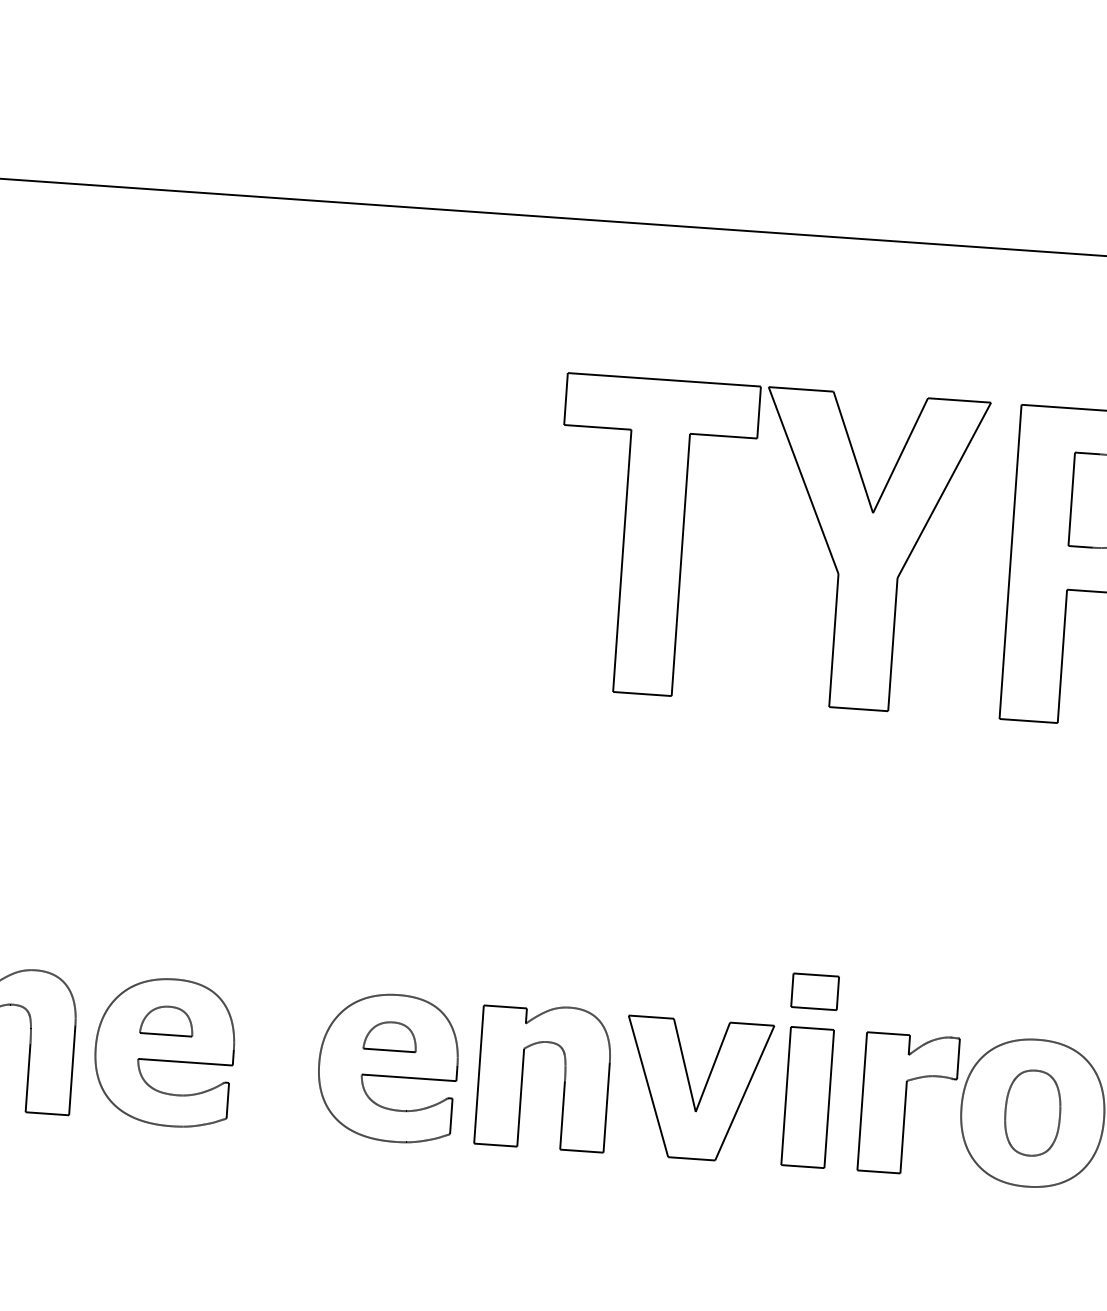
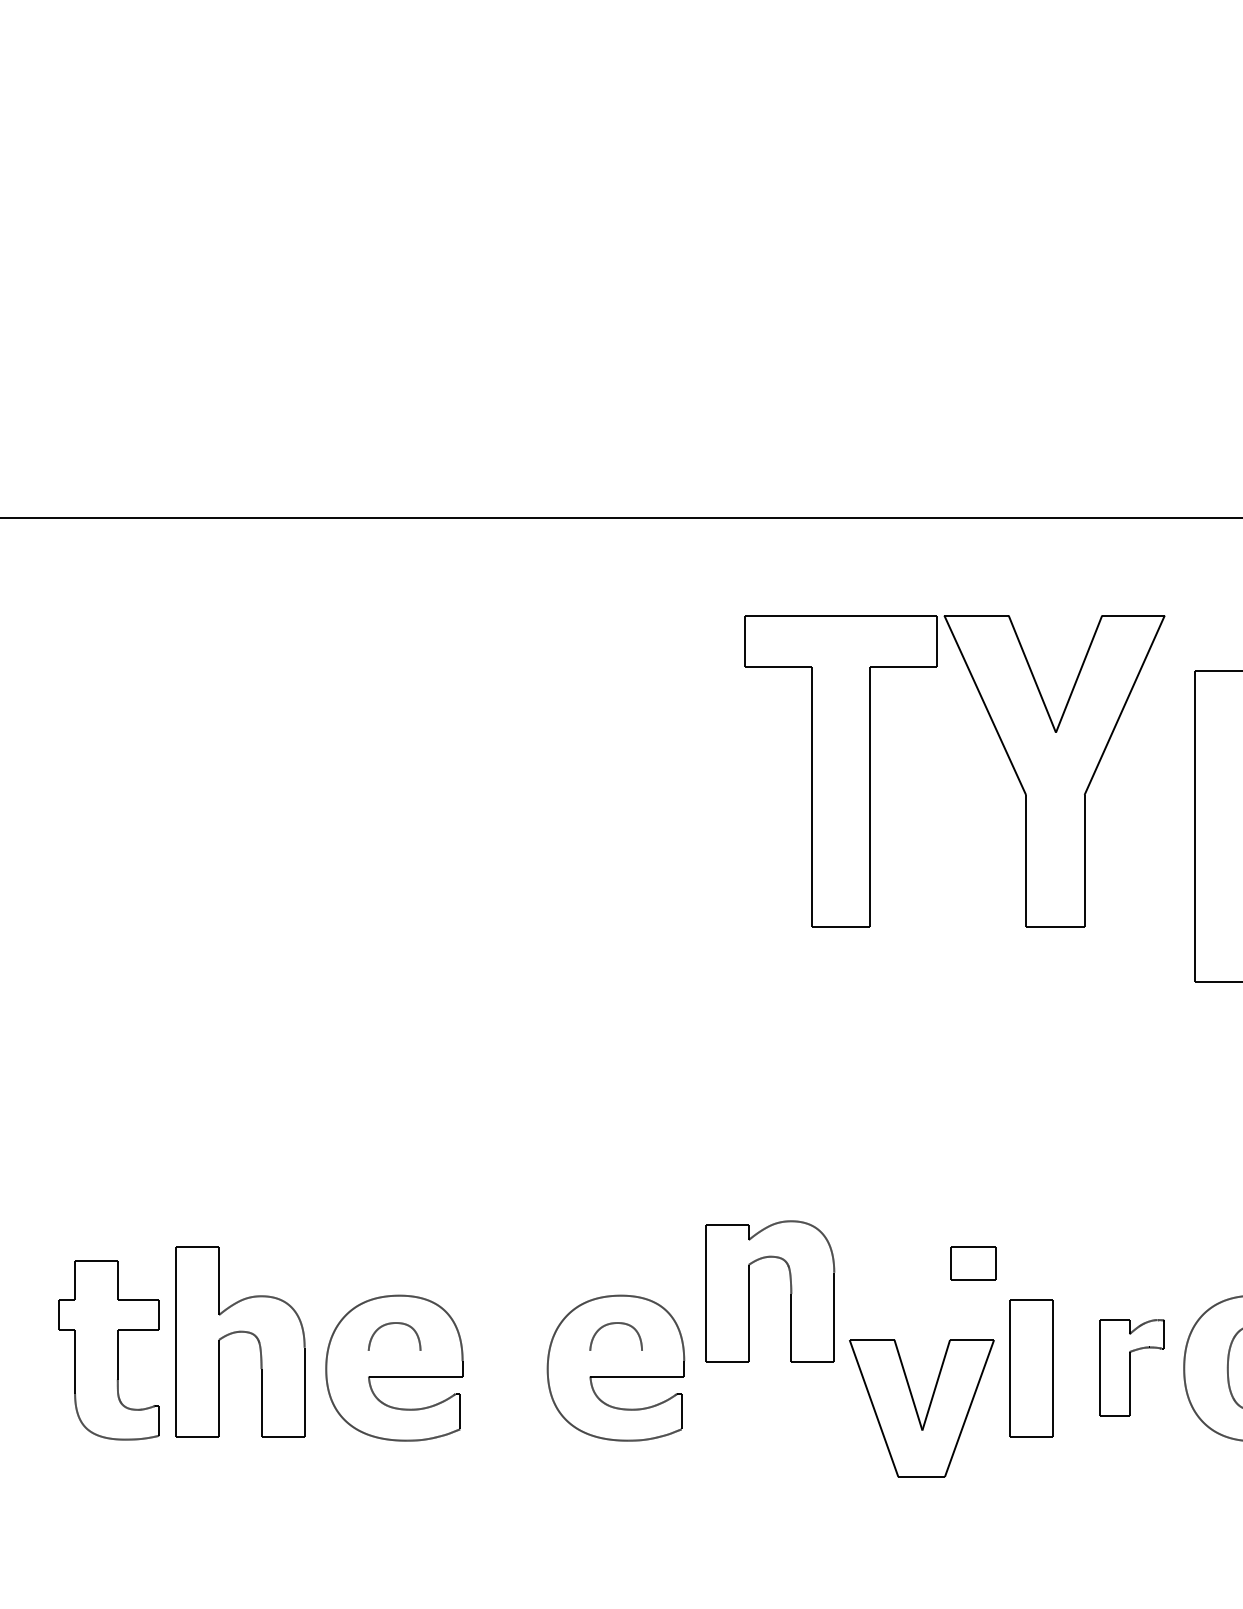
part: (818, 525) -> (1003, 748), moved
part: (814, 991) -> (973, 1263), moved
line: (165, 1034) -> (394, 1350), removed
line: (389, 1050) -> (616, 1350), removed
part: (564, 1078) -> (790, 1291), moved
part: (696, 1089) -> (921, 1408), moved
part: (908, 1103) -> (1131, 1367), size x0.7

